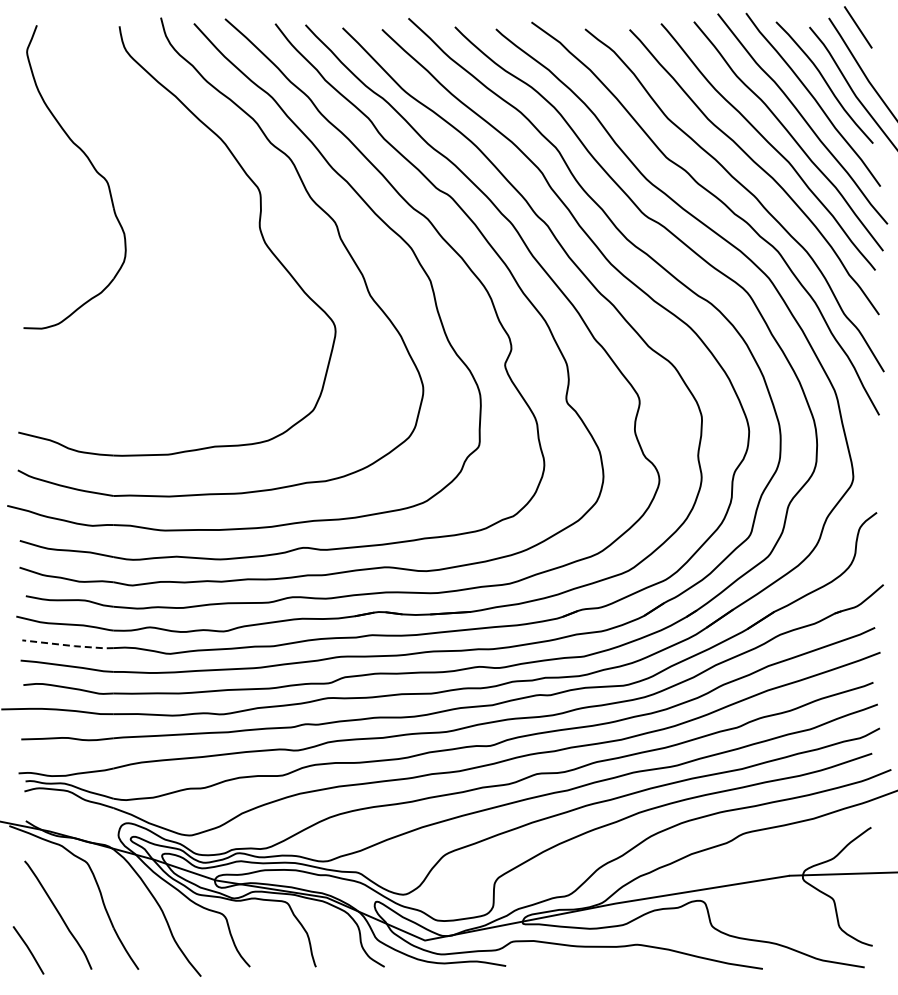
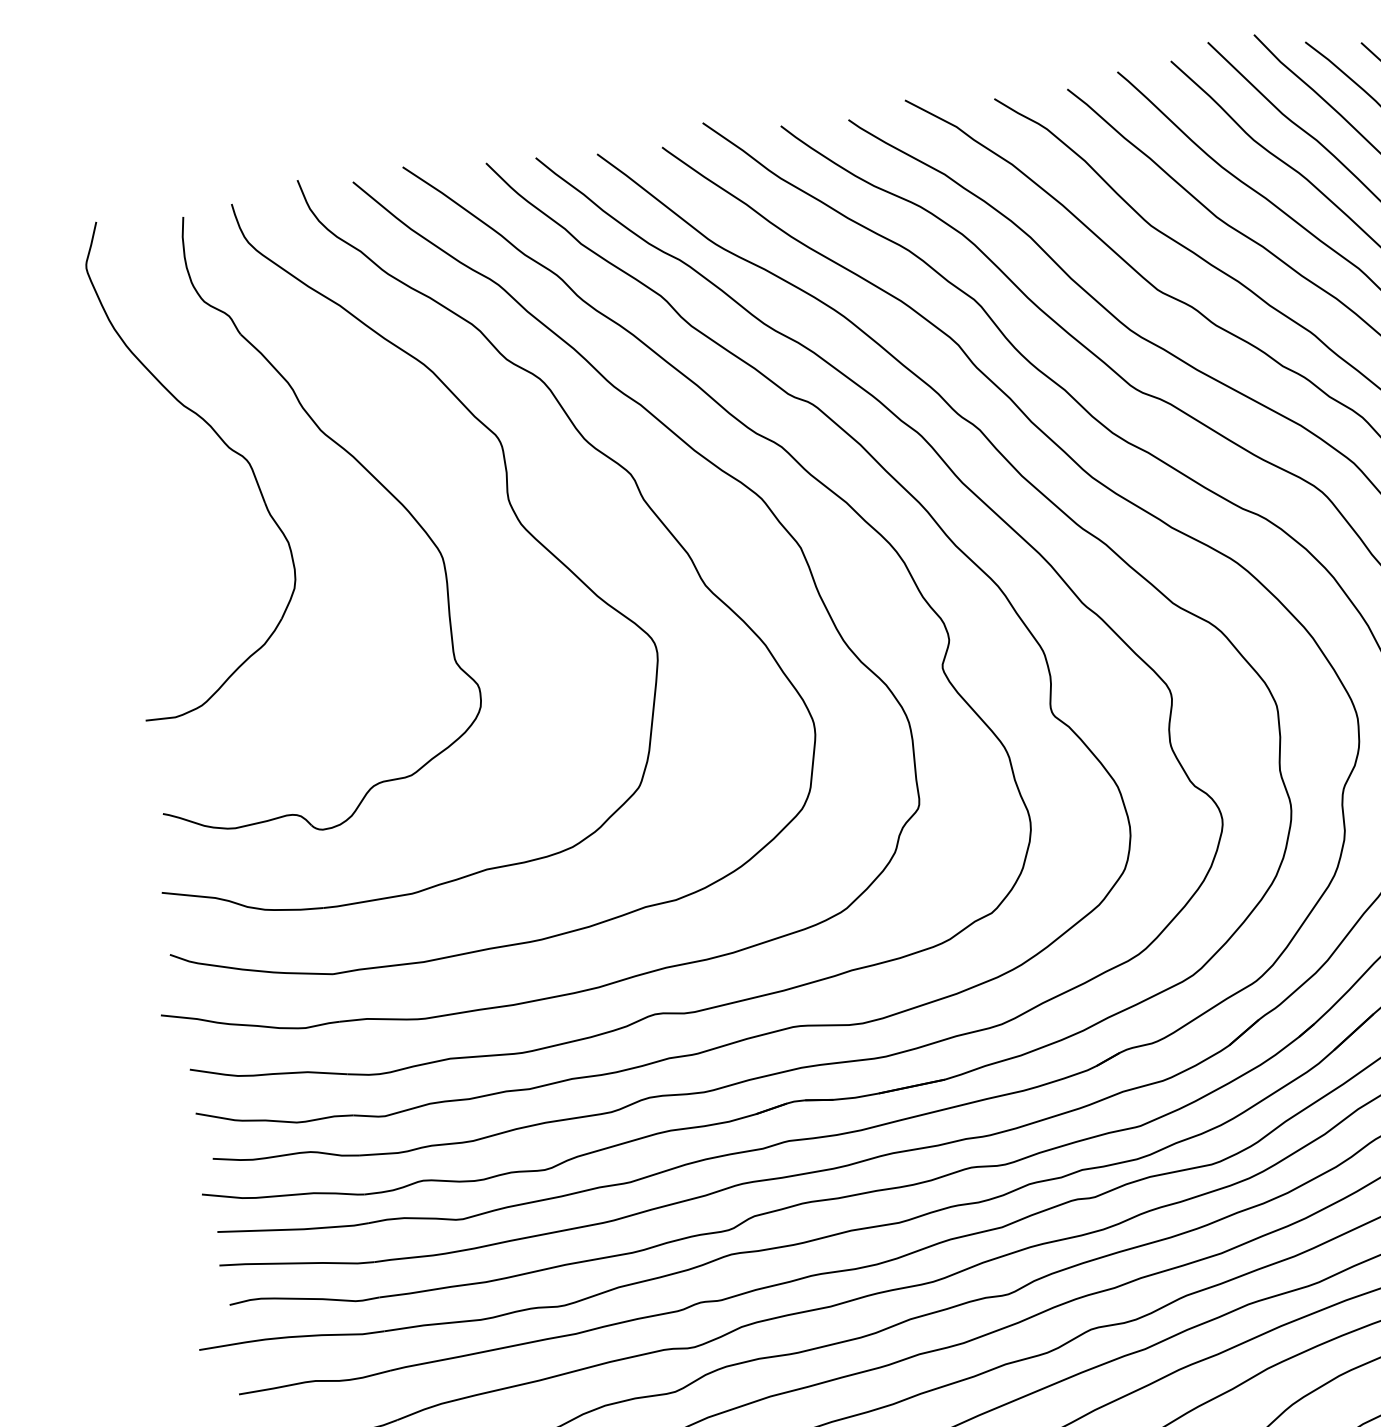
part: (166, 185) -> (346, 453), added
line: (69, 645) -> (295, 1229), dashed -> solid

